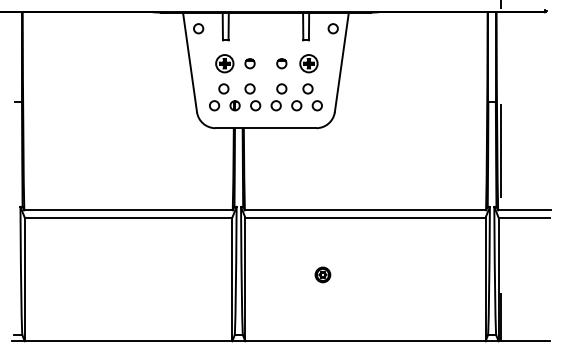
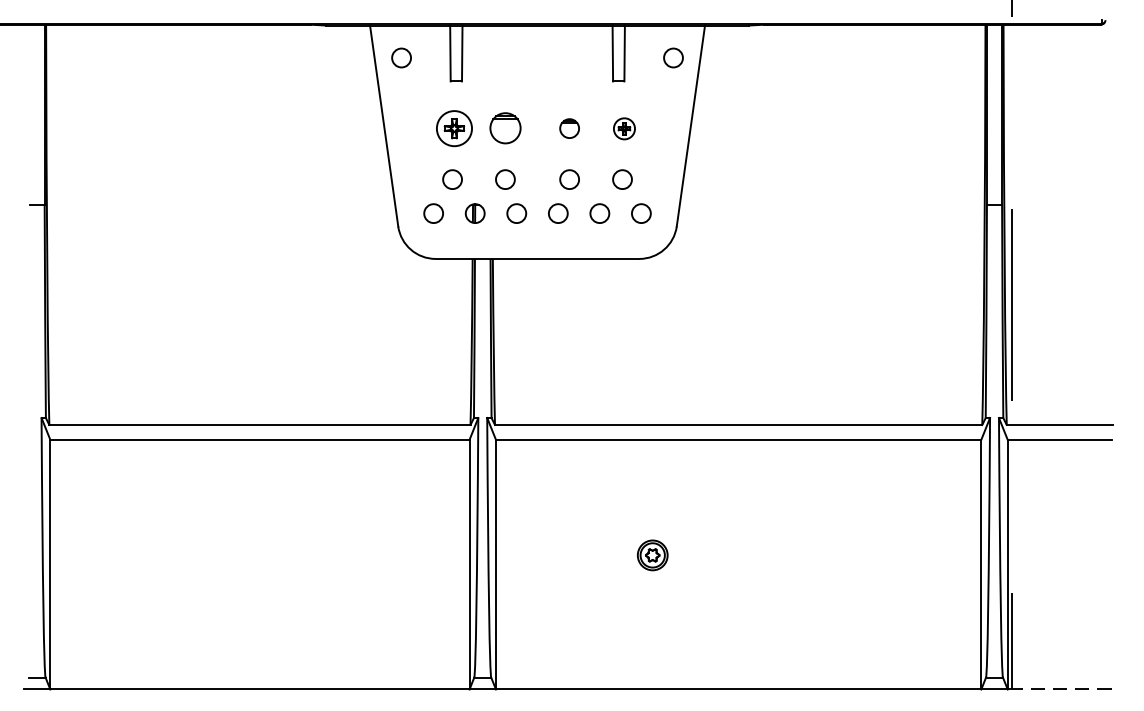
part: (249, 63) -> (504, 128), size x1.6
part: (308, 63) -> (623, 128), size x0.6
line: (524, 341) -> (1059, 689), solid -> dashed

